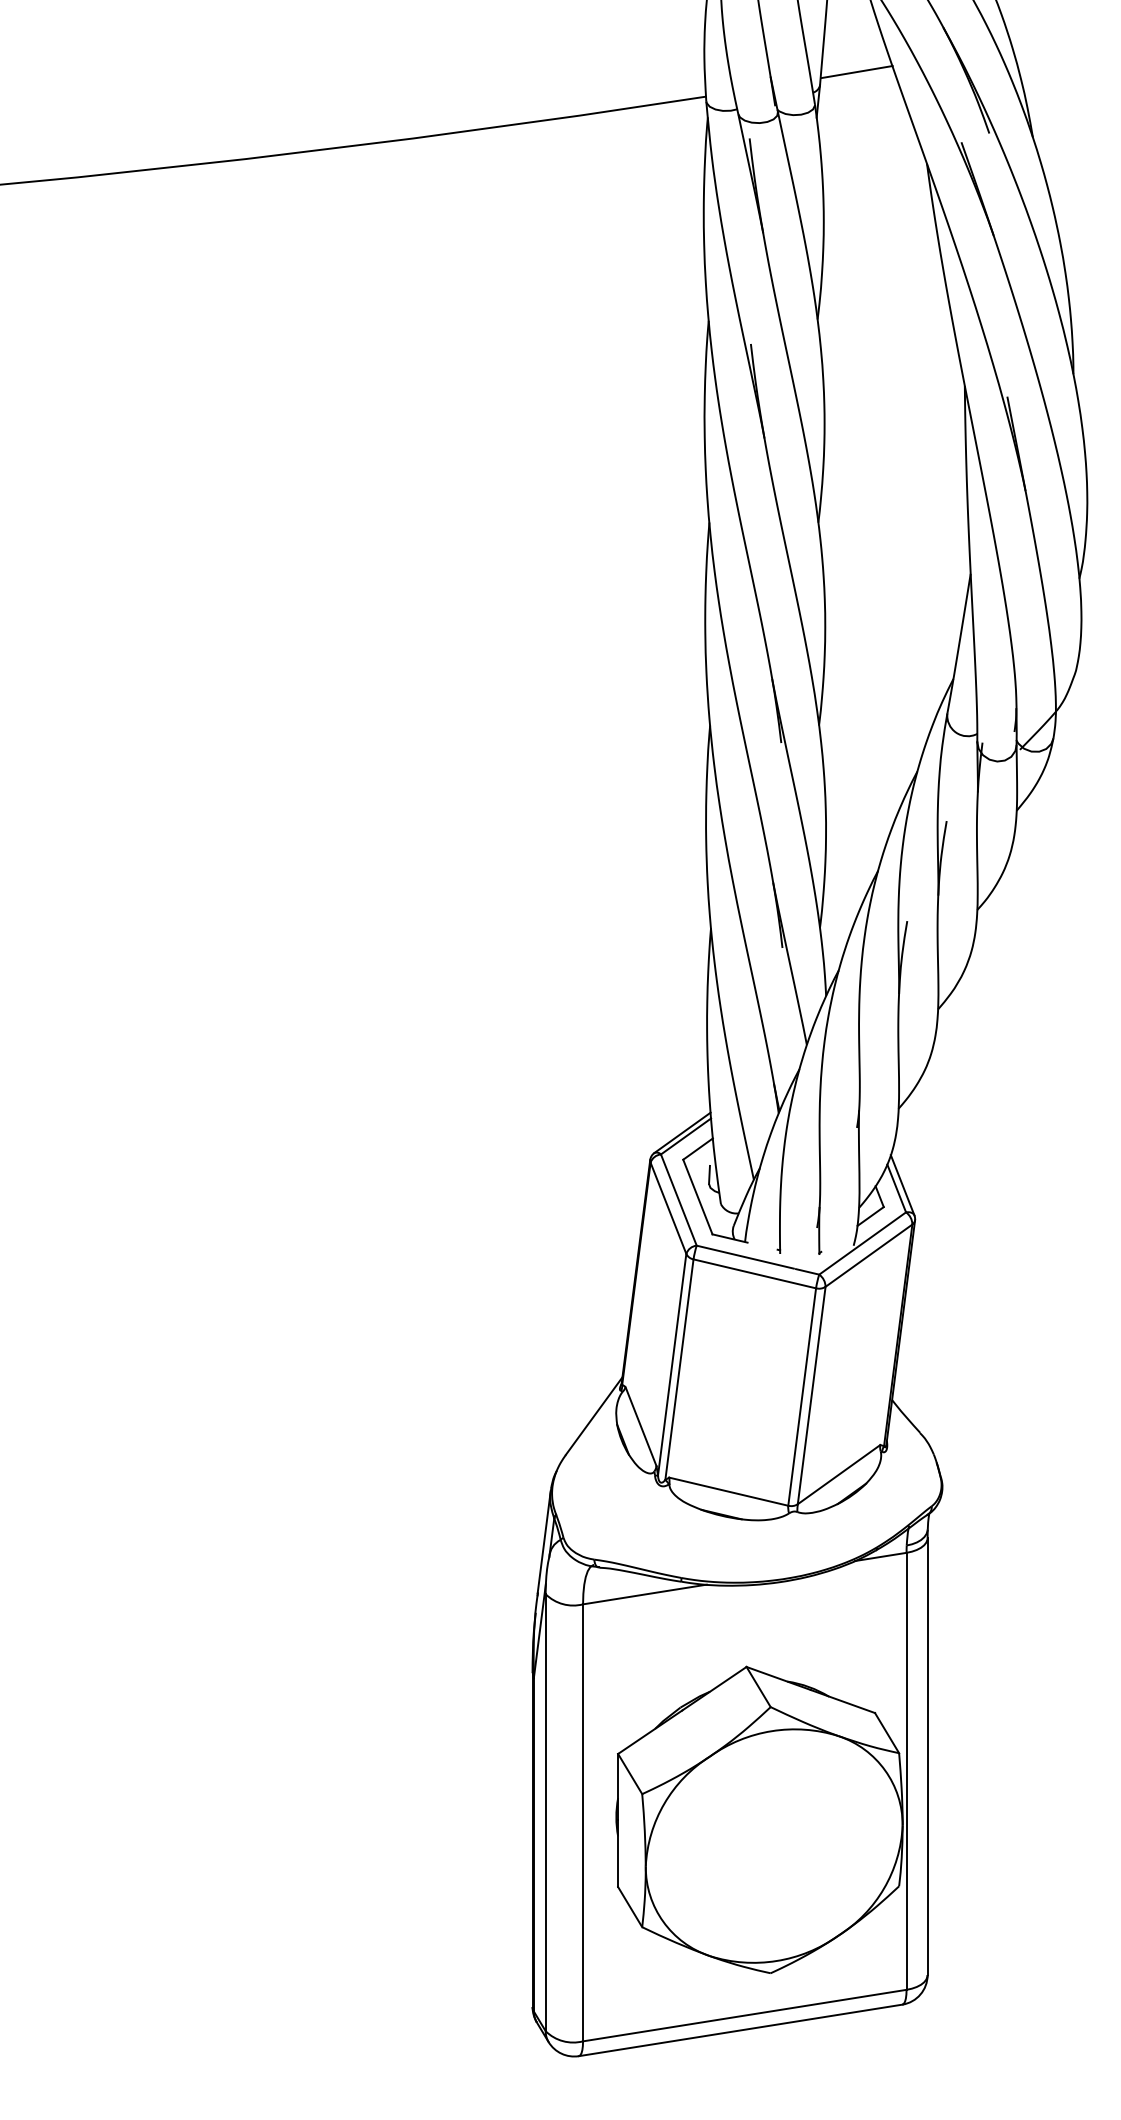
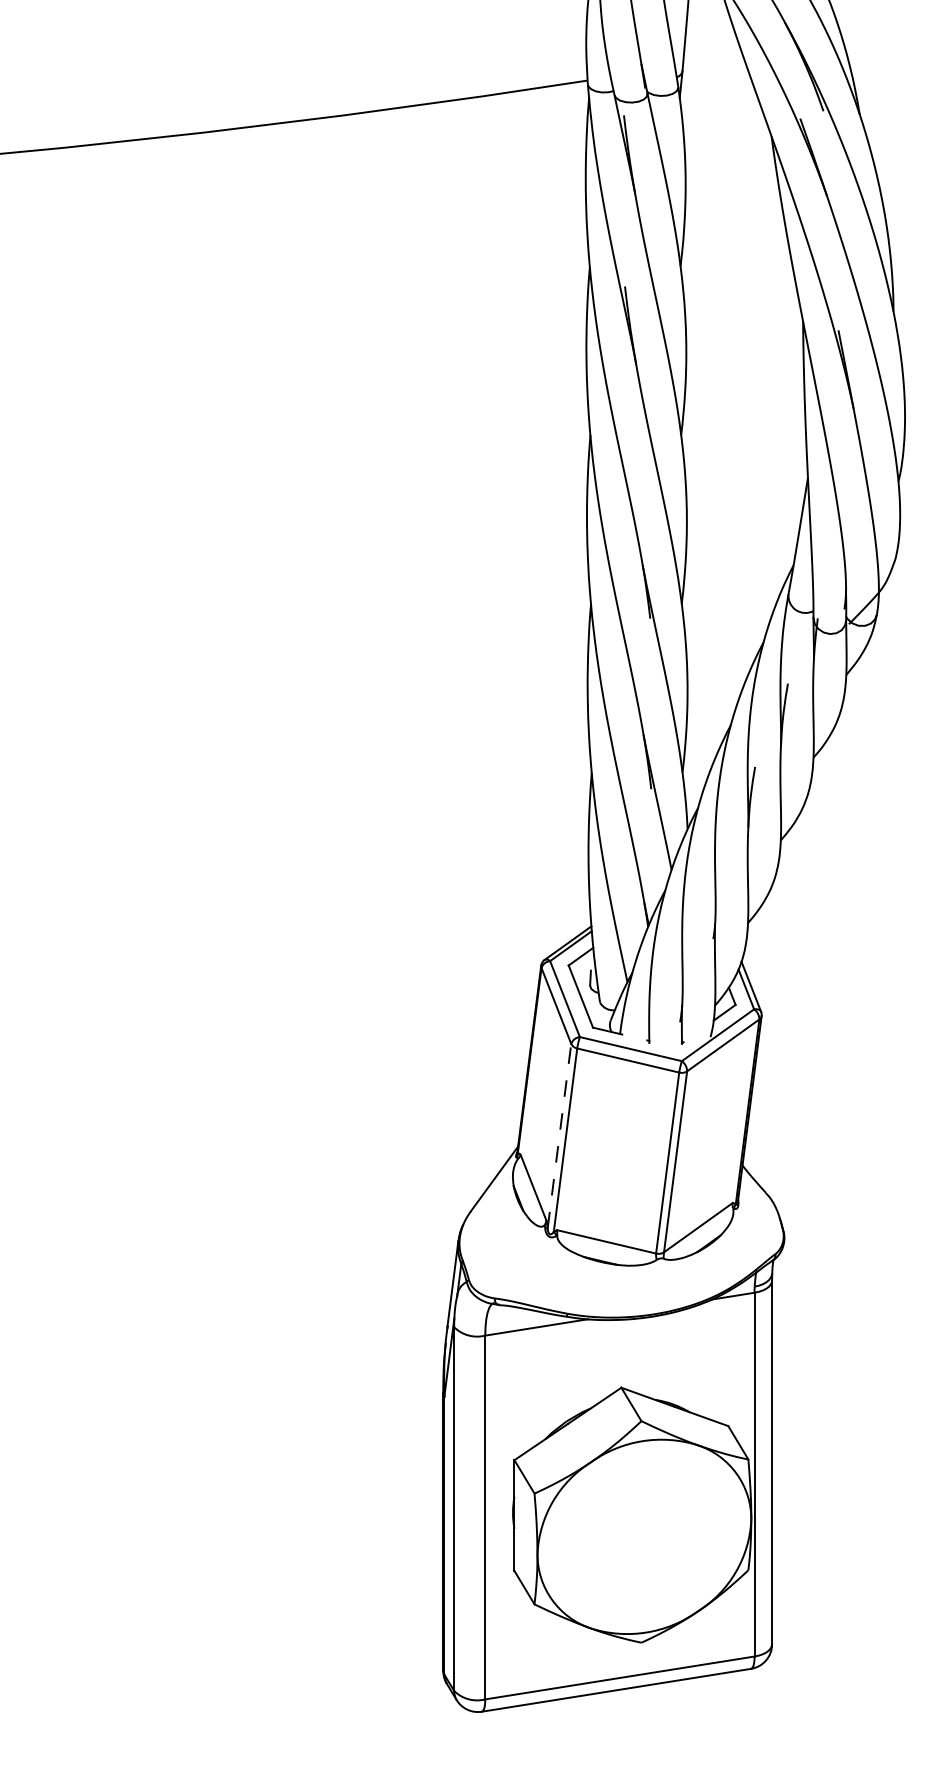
line: (857, 72) -> (713, 60), removed
line: (672, 1365) -> (559, 1136), solid -> dashed

